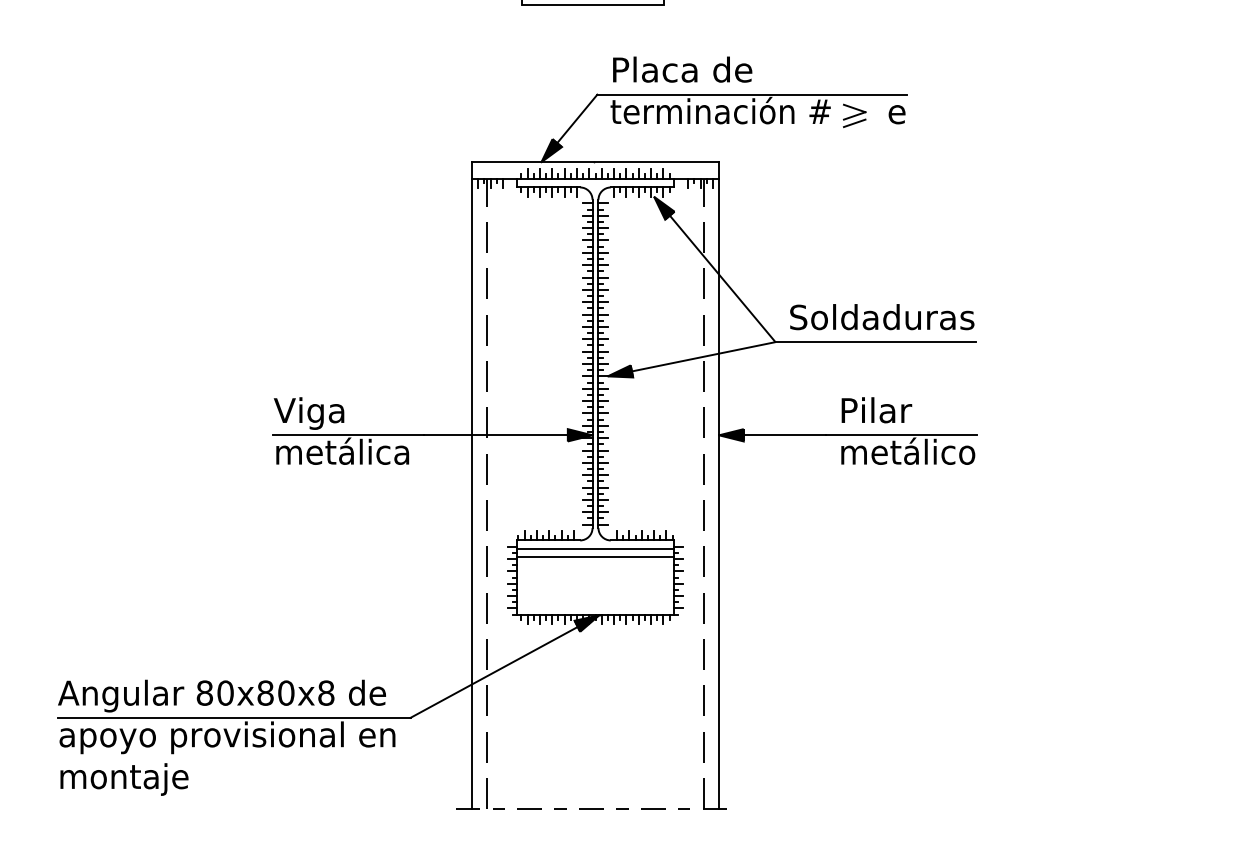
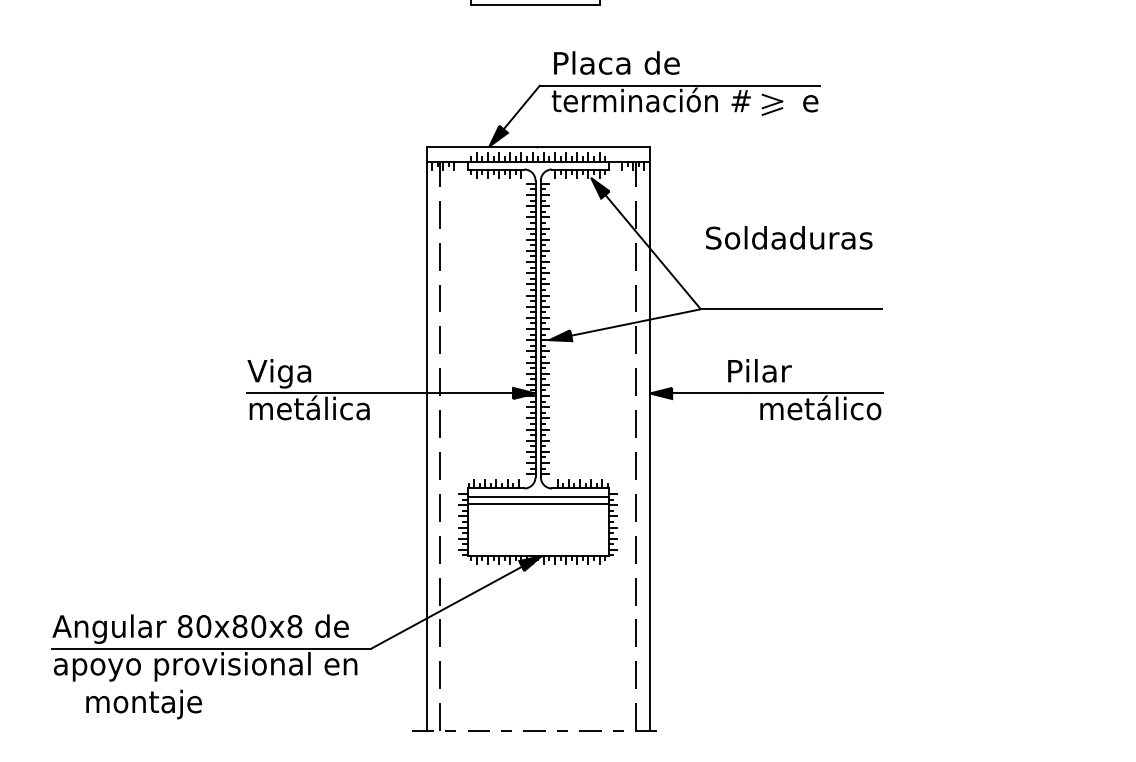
text: (882, 317) -> (789, 238), moved
text: (876, 410) -> (759, 371), moved
text: (124, 779) -> (144, 704), moved

